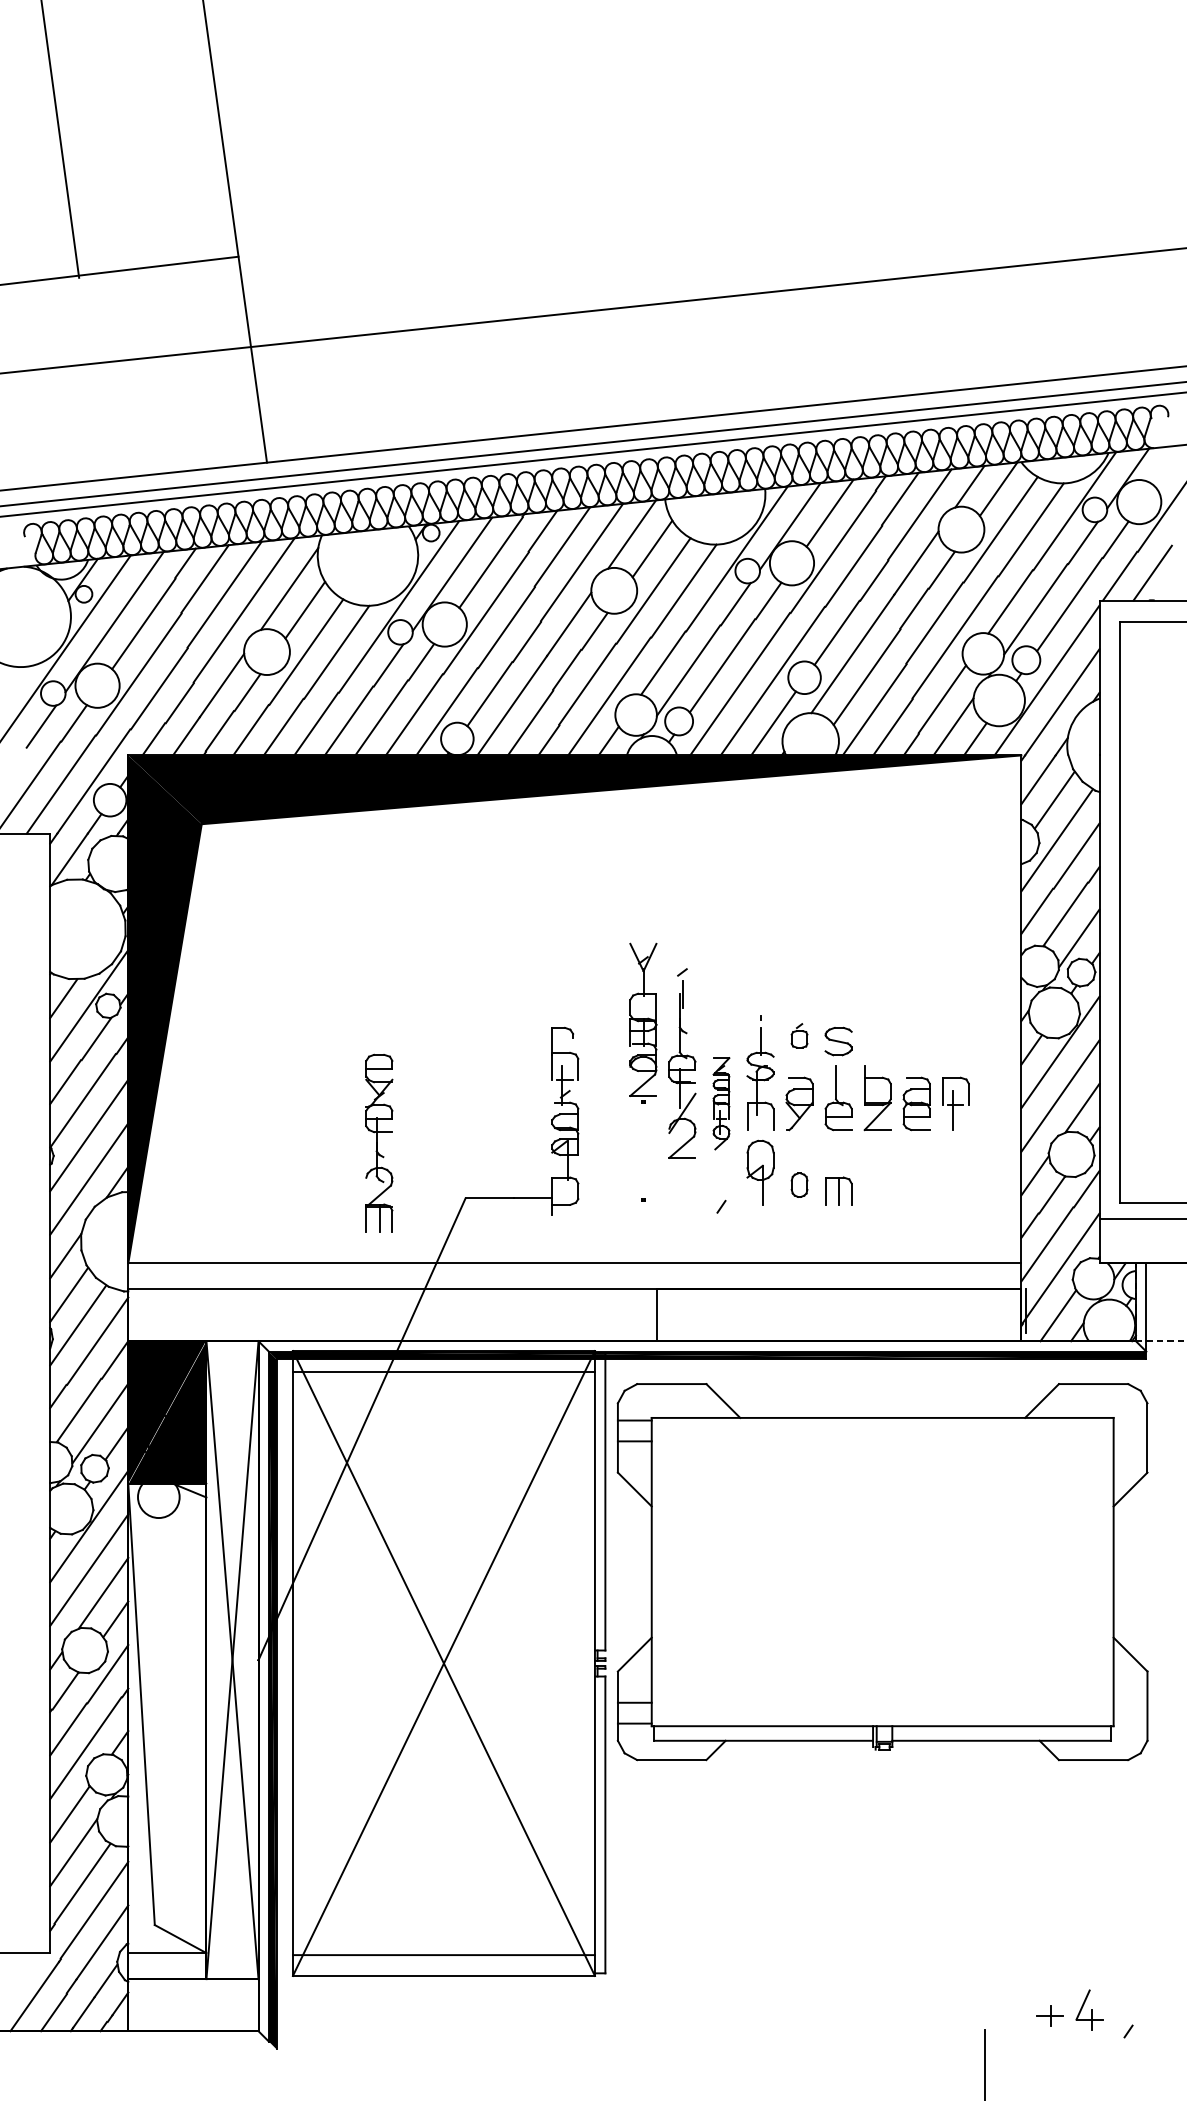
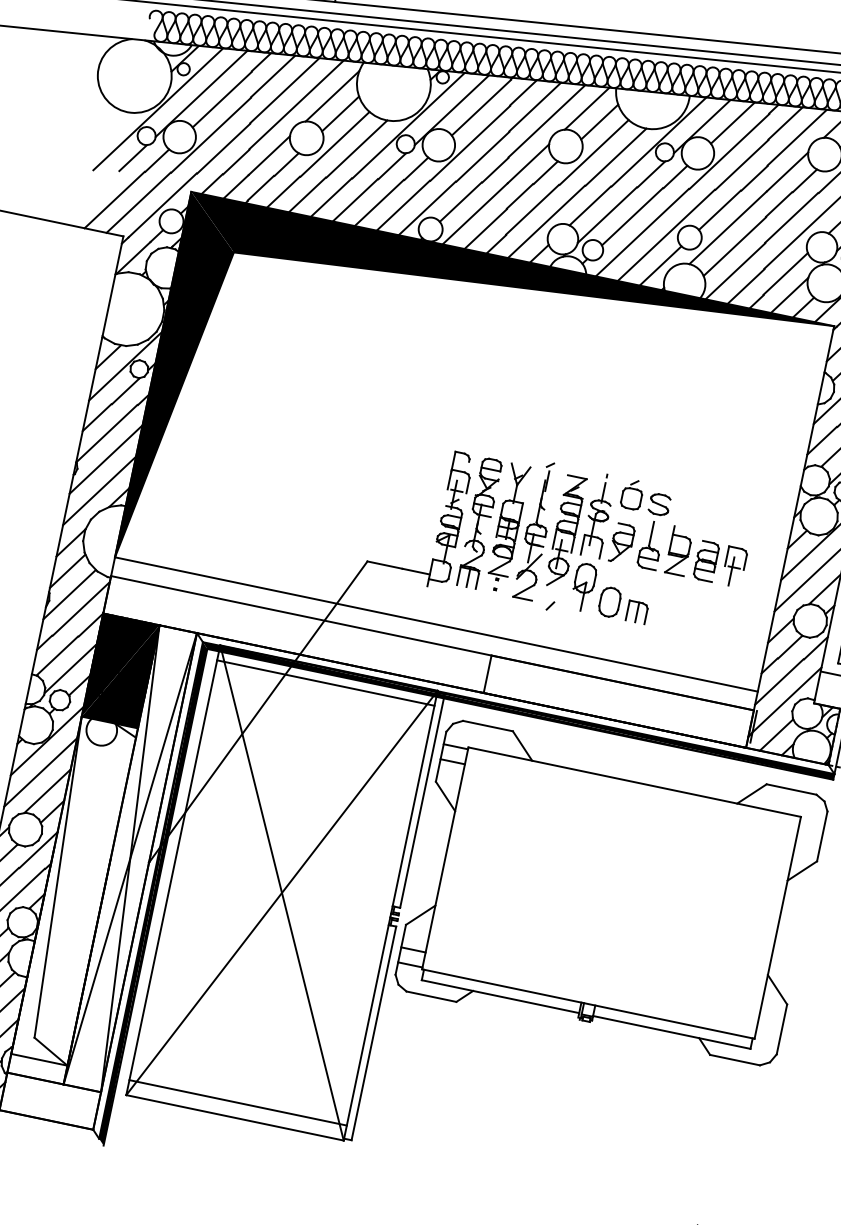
part: (643, 1022) -> (509, 522), moved
part: (799, 1035) -> (632, 494), size x1.67
part: (682, 1063) -> (536, 530), moved
part: (721, 1103) -> (565, 531), size x1.67
part: (379, 1142) -> (479, 522), moved
part: (799, 1184) -> (609, 601), size x1.67

